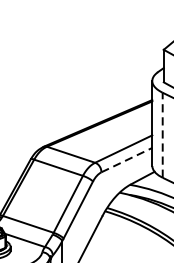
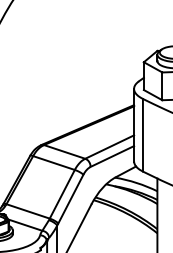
line: (162, 134) -> (142, 134), dashed -> solid
line: (127, 160) -> (112, 156), dashed -> solid

